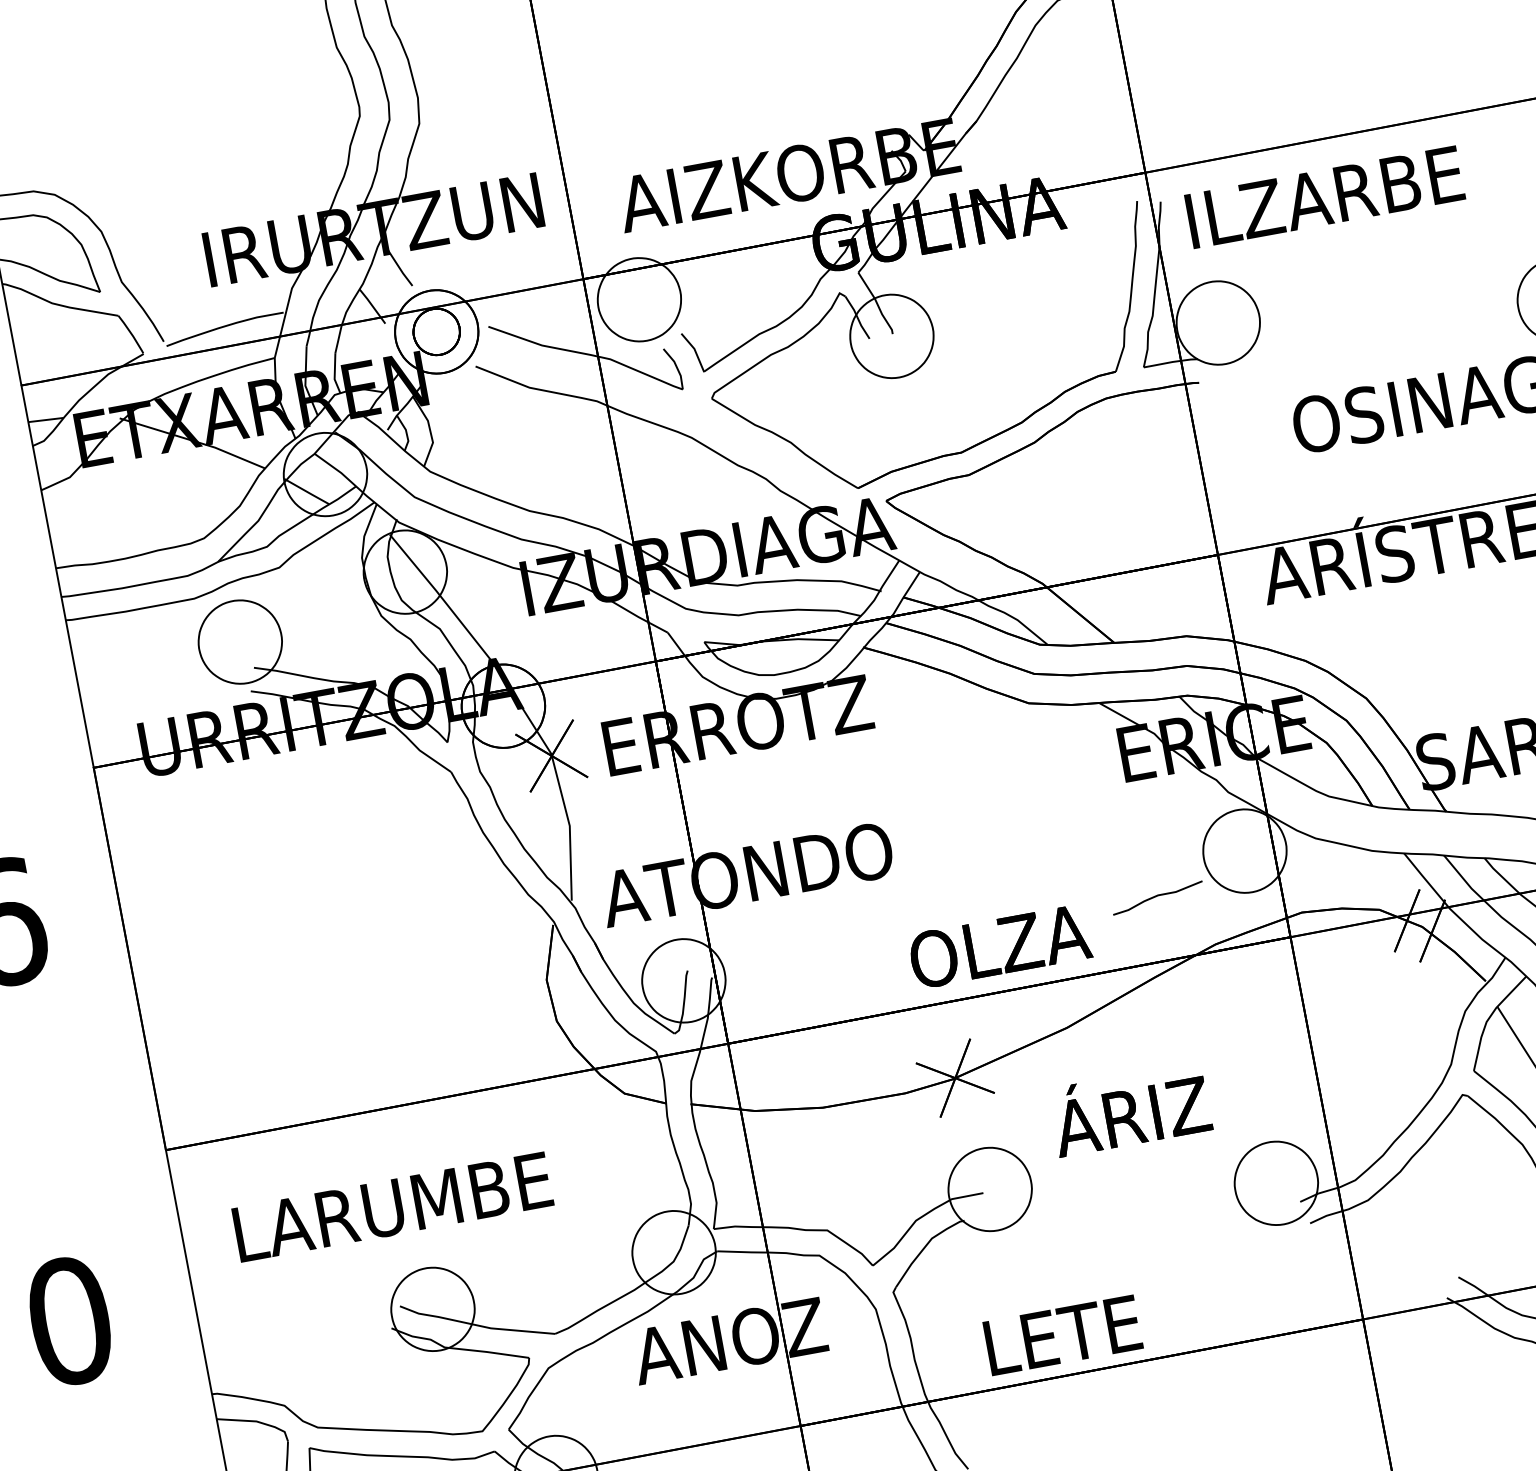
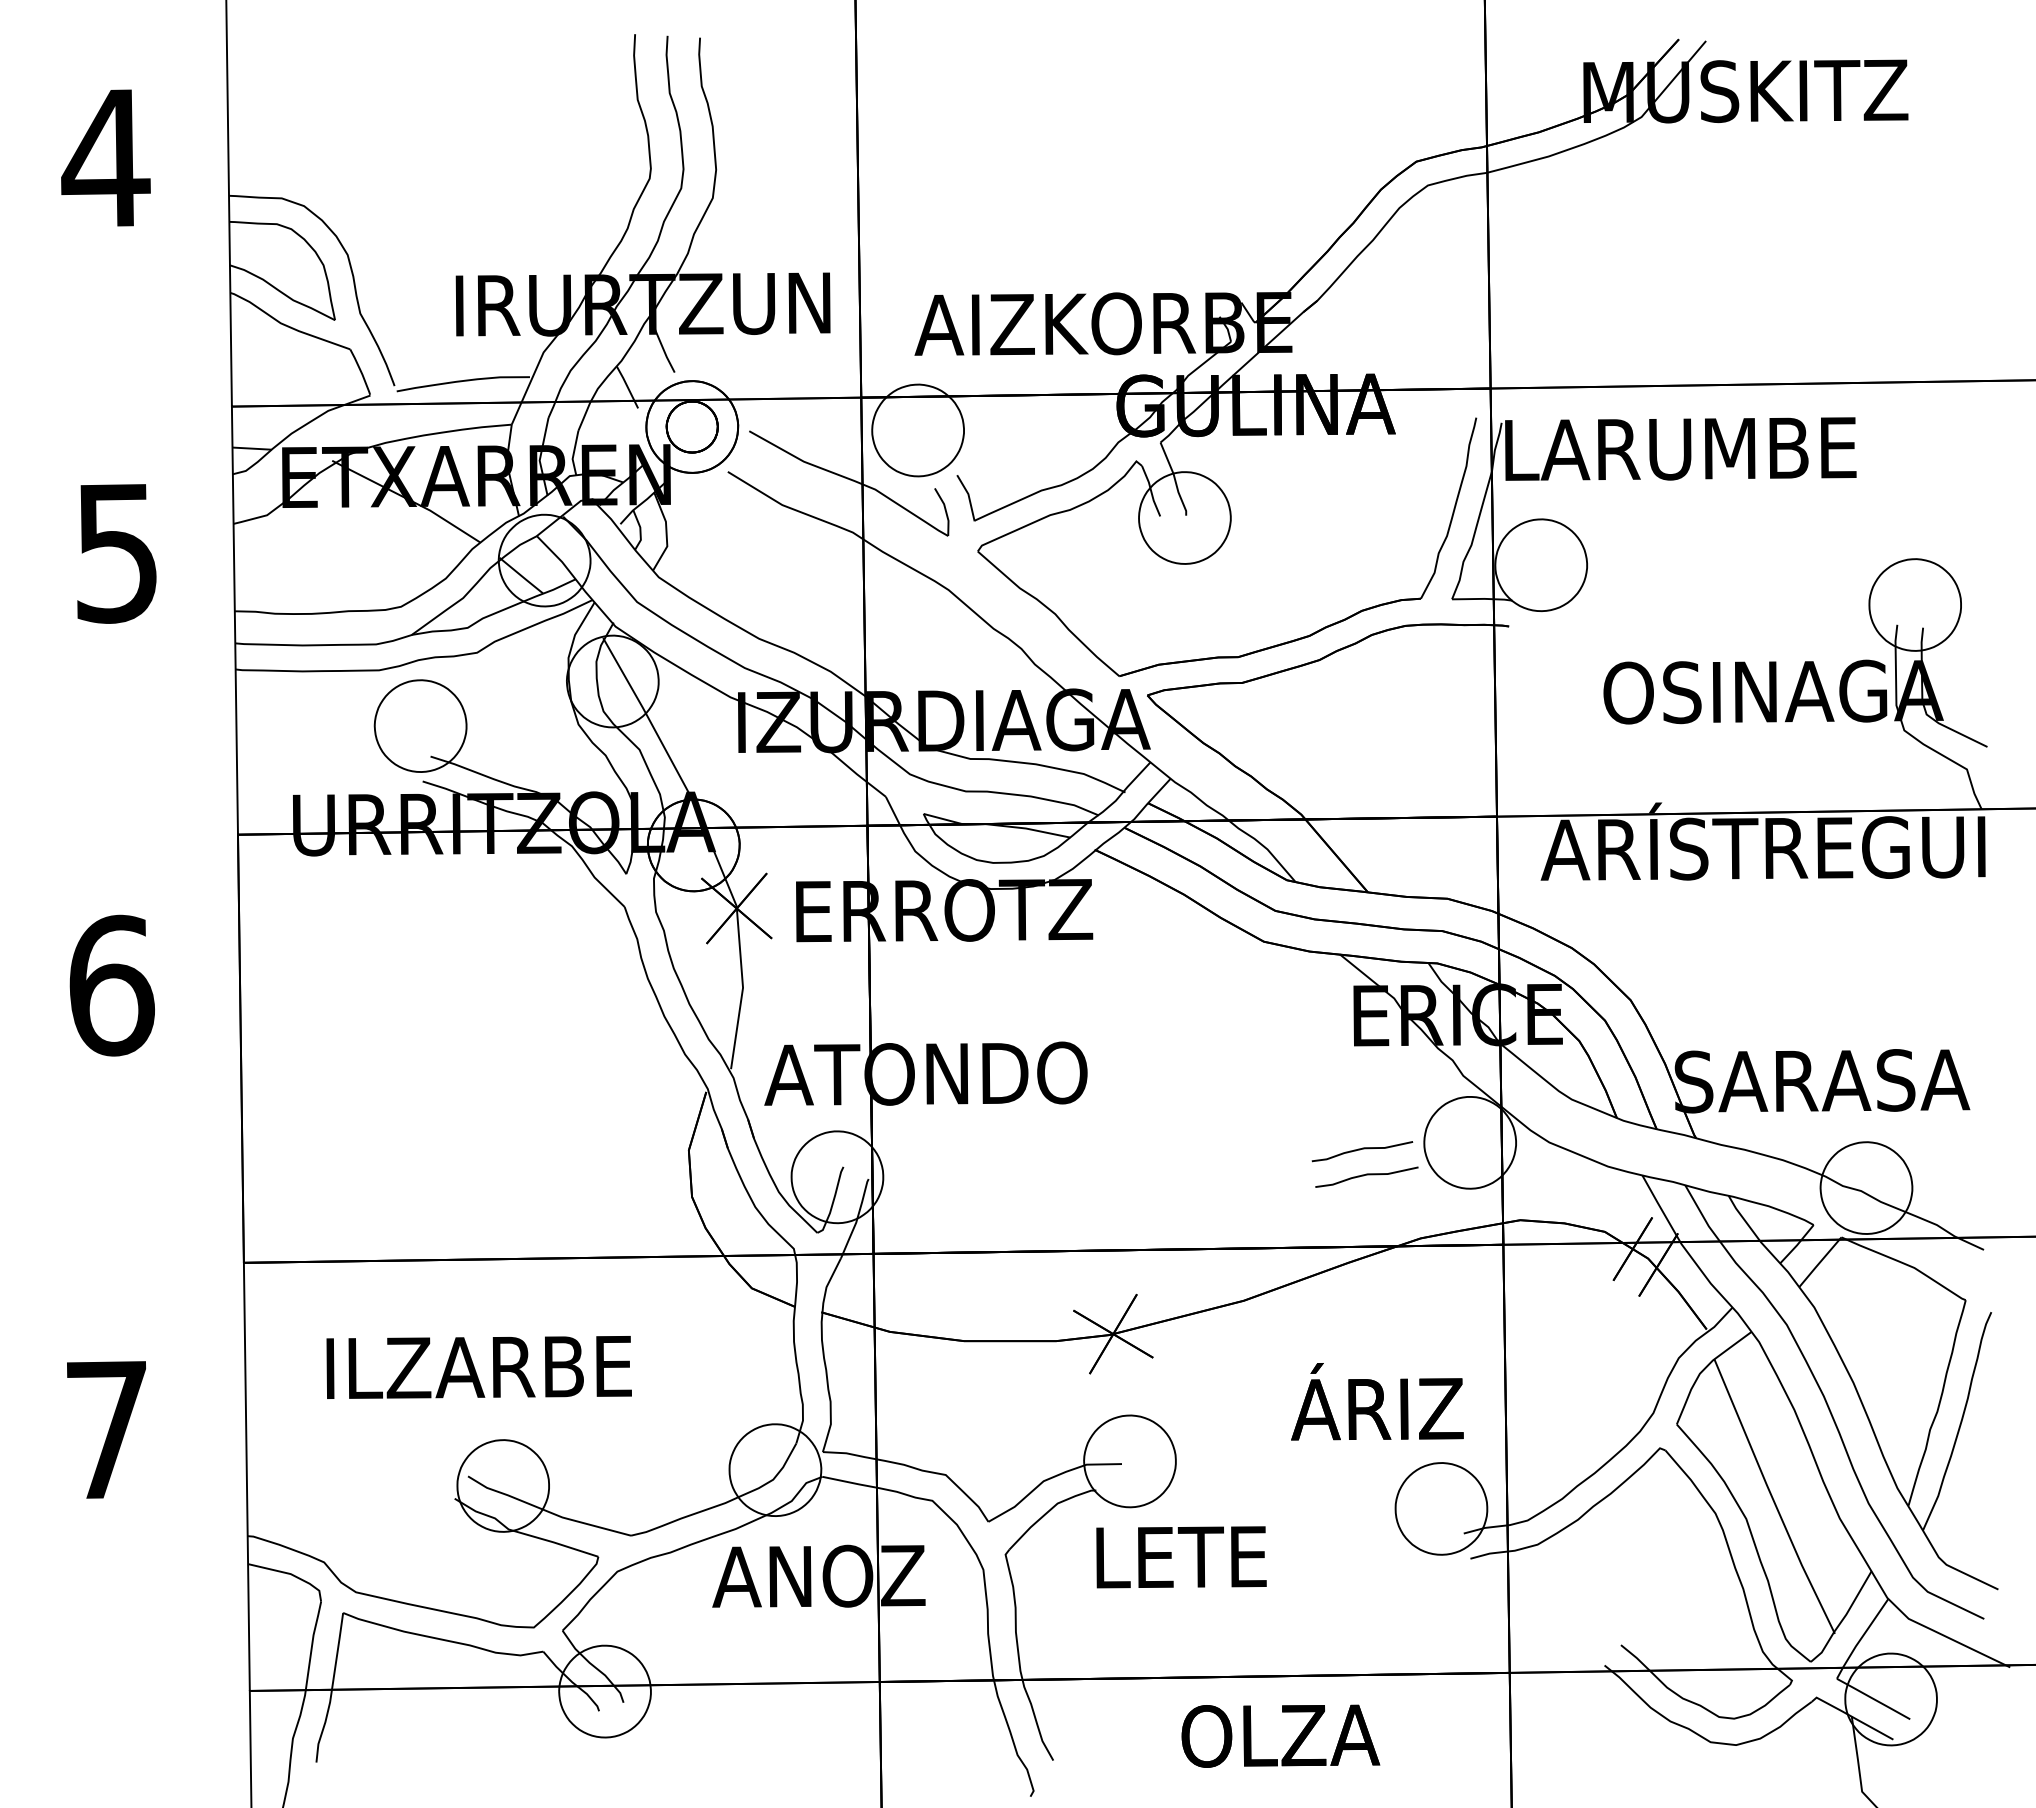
text: (1324, 196) -> (1680, 448), ILZARBE -> LARUMBE
curve: (1149, 873) -> (1362, 1149), added
text: (999, 946) -> (1280, 1735), moved
text: (1130, 1109) -> (1377, 1401), moved
text: (392, 1207) -> (478, 1367), LARUMBE -> ILZARBE
text: (69, 1320) -> (107, 1429), 0 -> 7
text: (1063, 1335) -> (1181, 1557), moved

